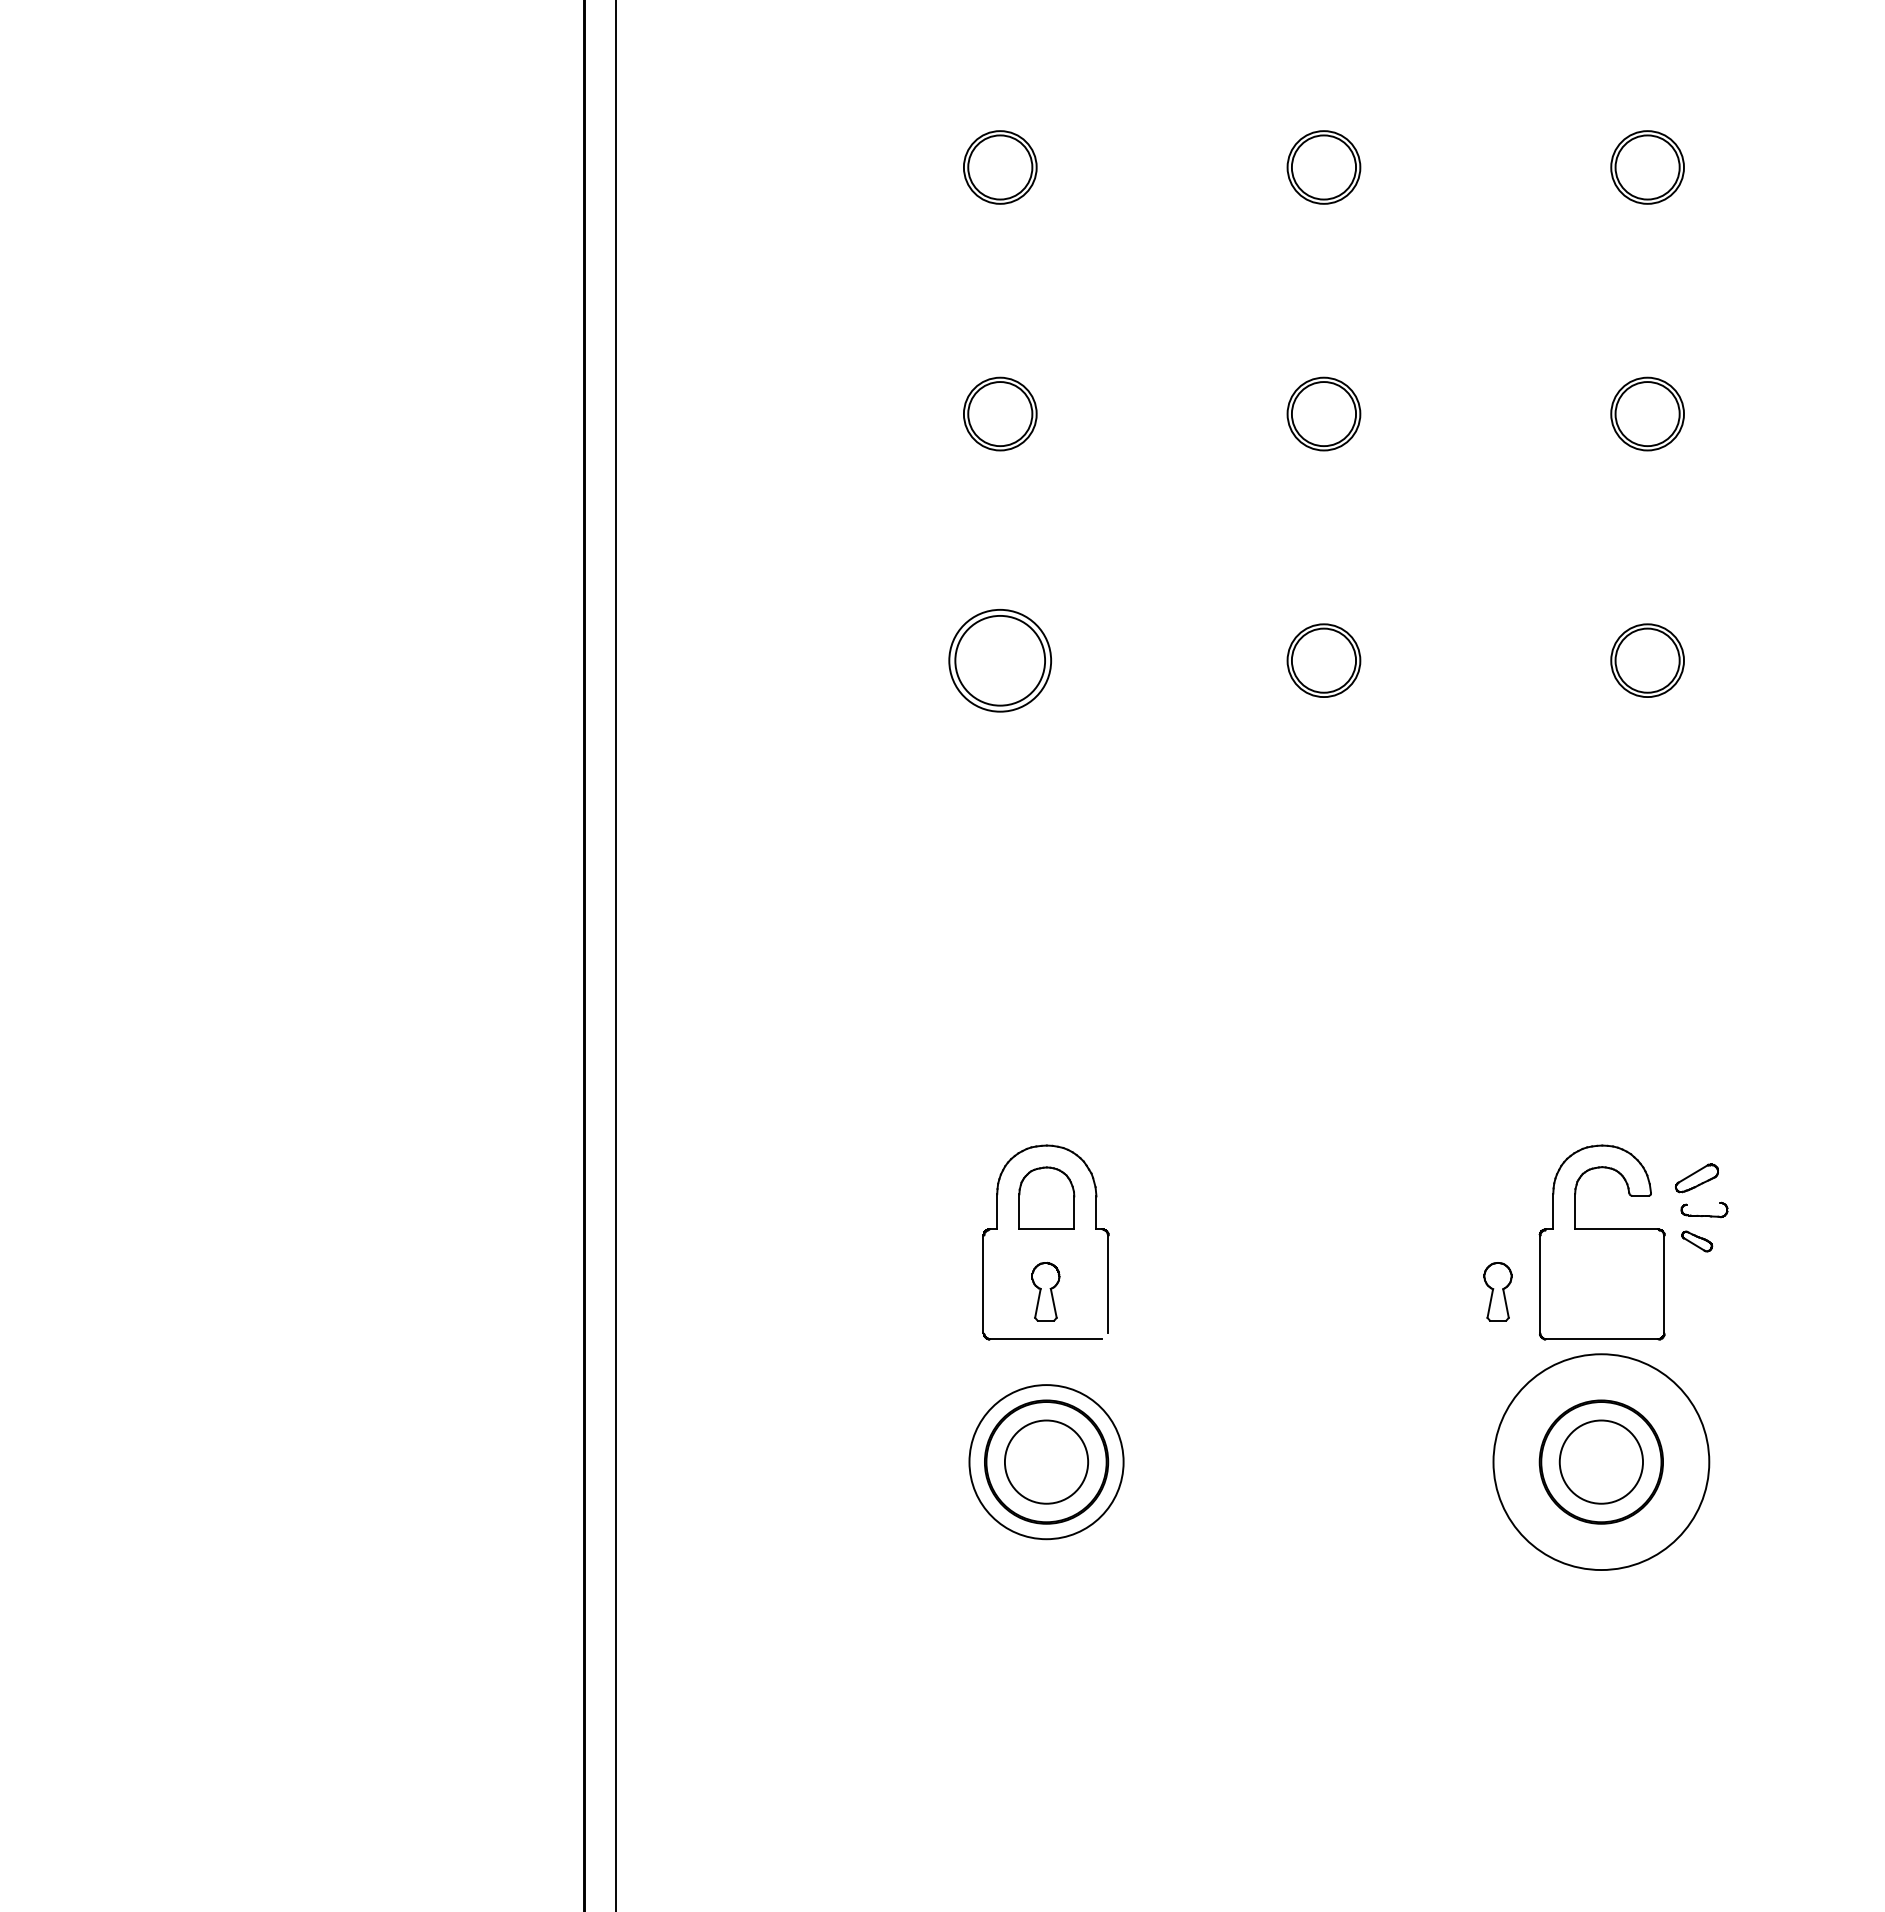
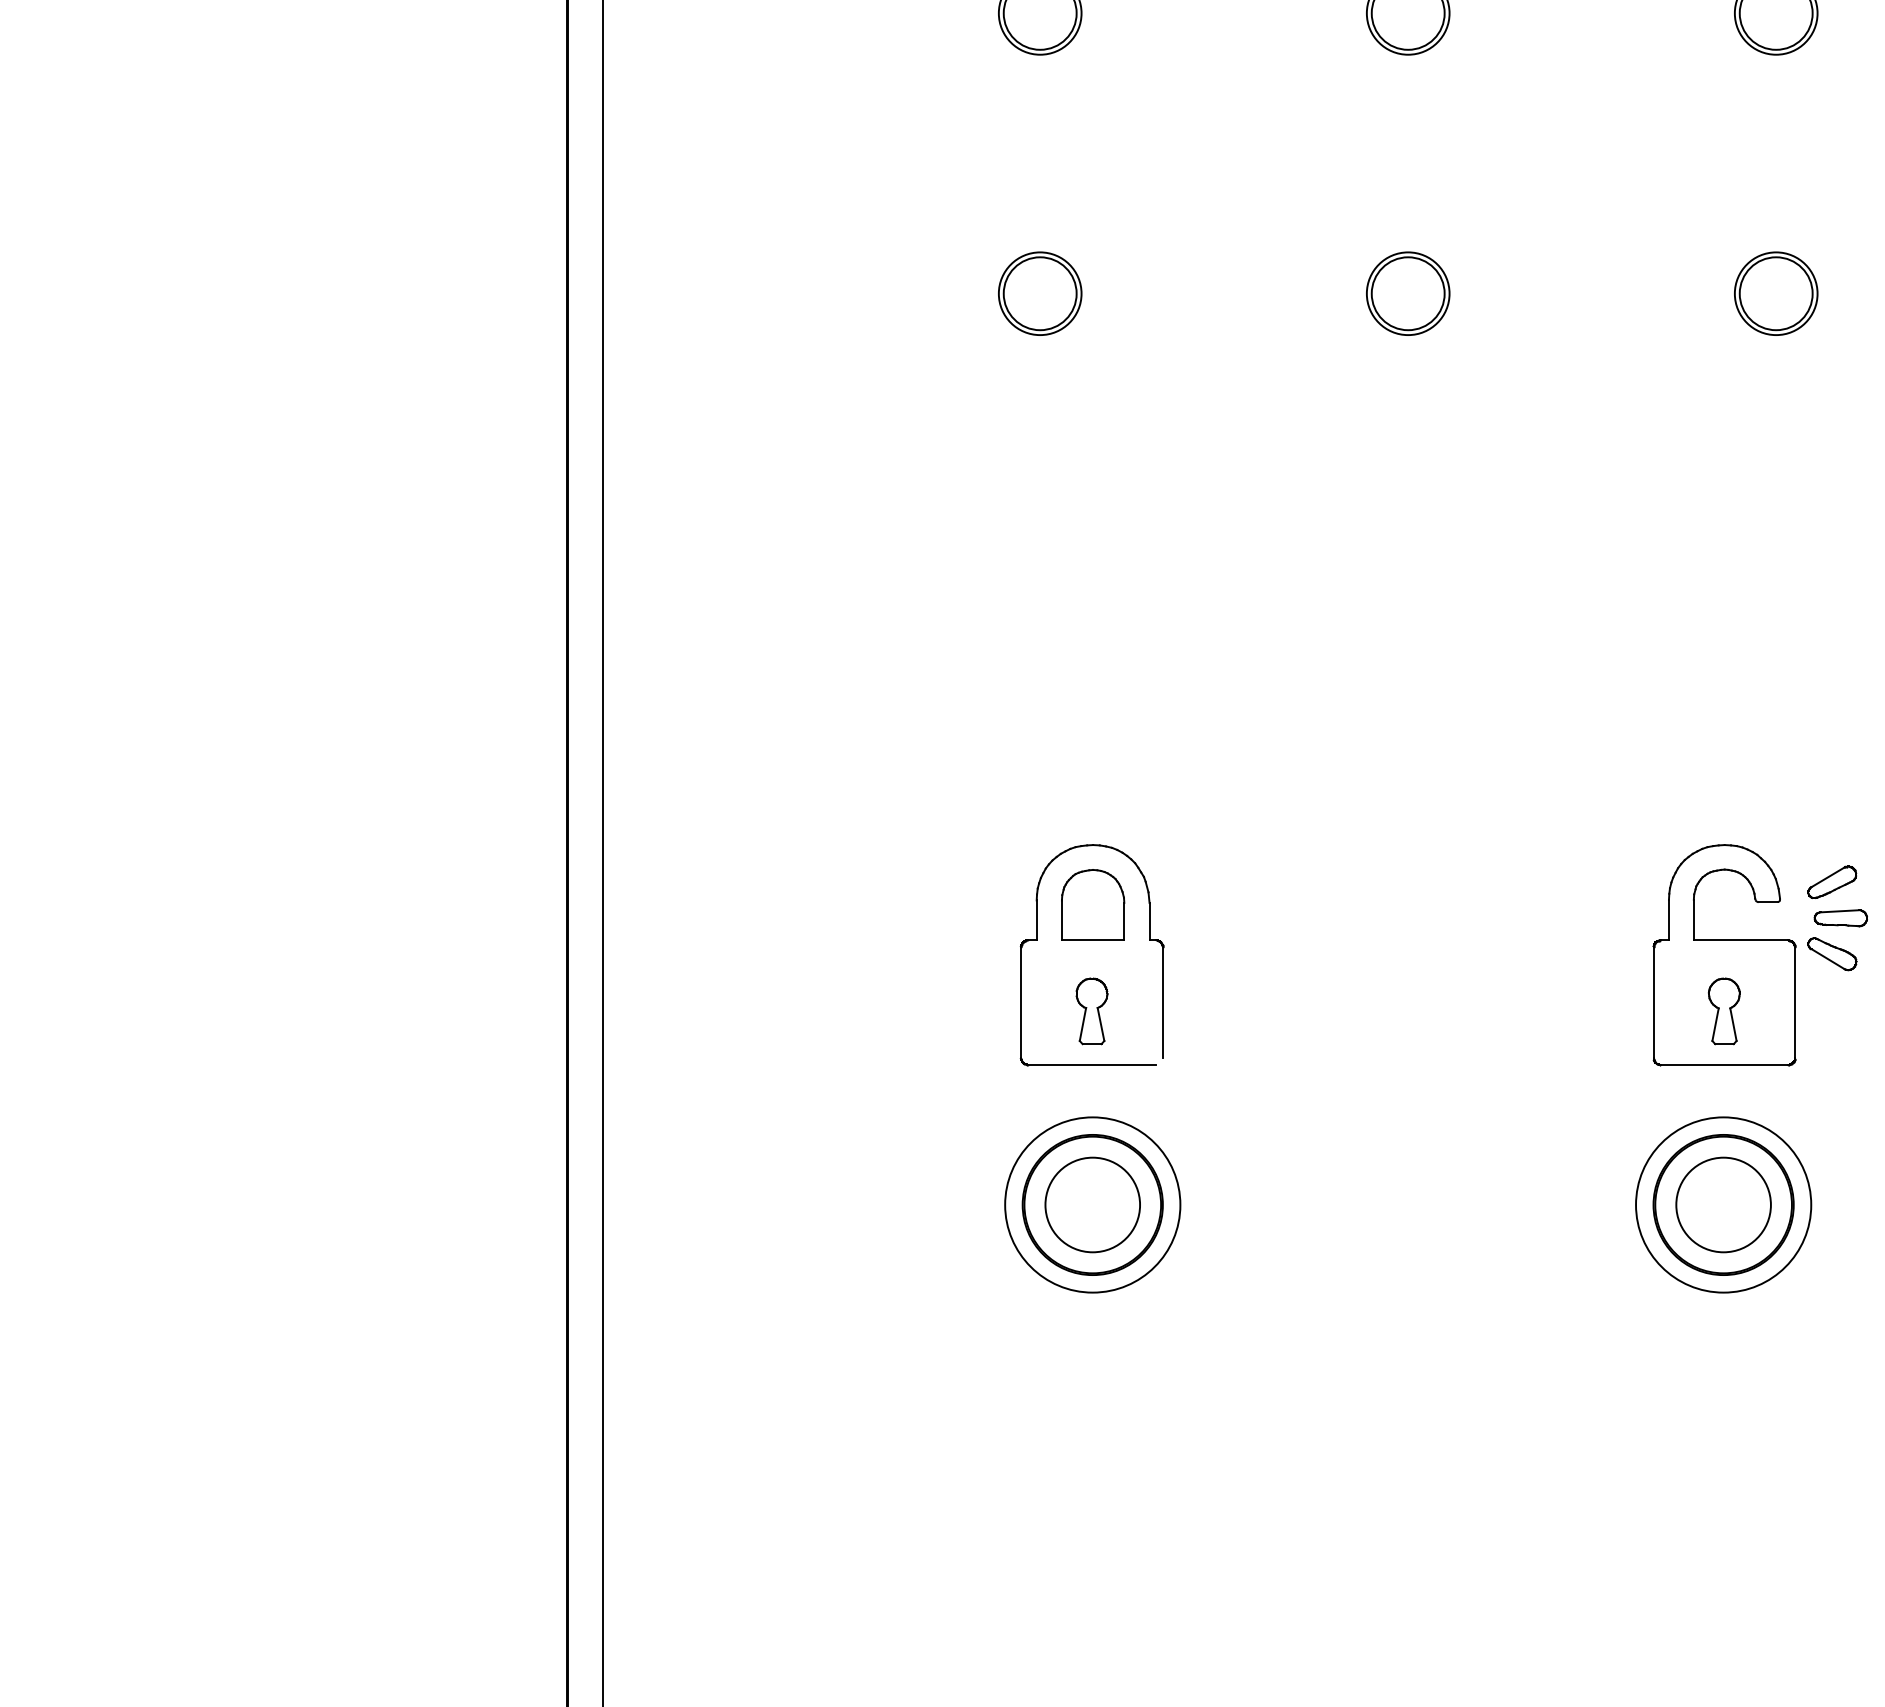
part: (1000, 660) -> (1040, 293), size x0.71
line: (1703, 1203) -> (1839, 910), added
part: (1697, 1241) -> (1832, 954), size x1.43
part: (1497, 1291) -> (1723, 1010), moved
circle: (1601, 1462) -> (1723, 1205), size x0.71

